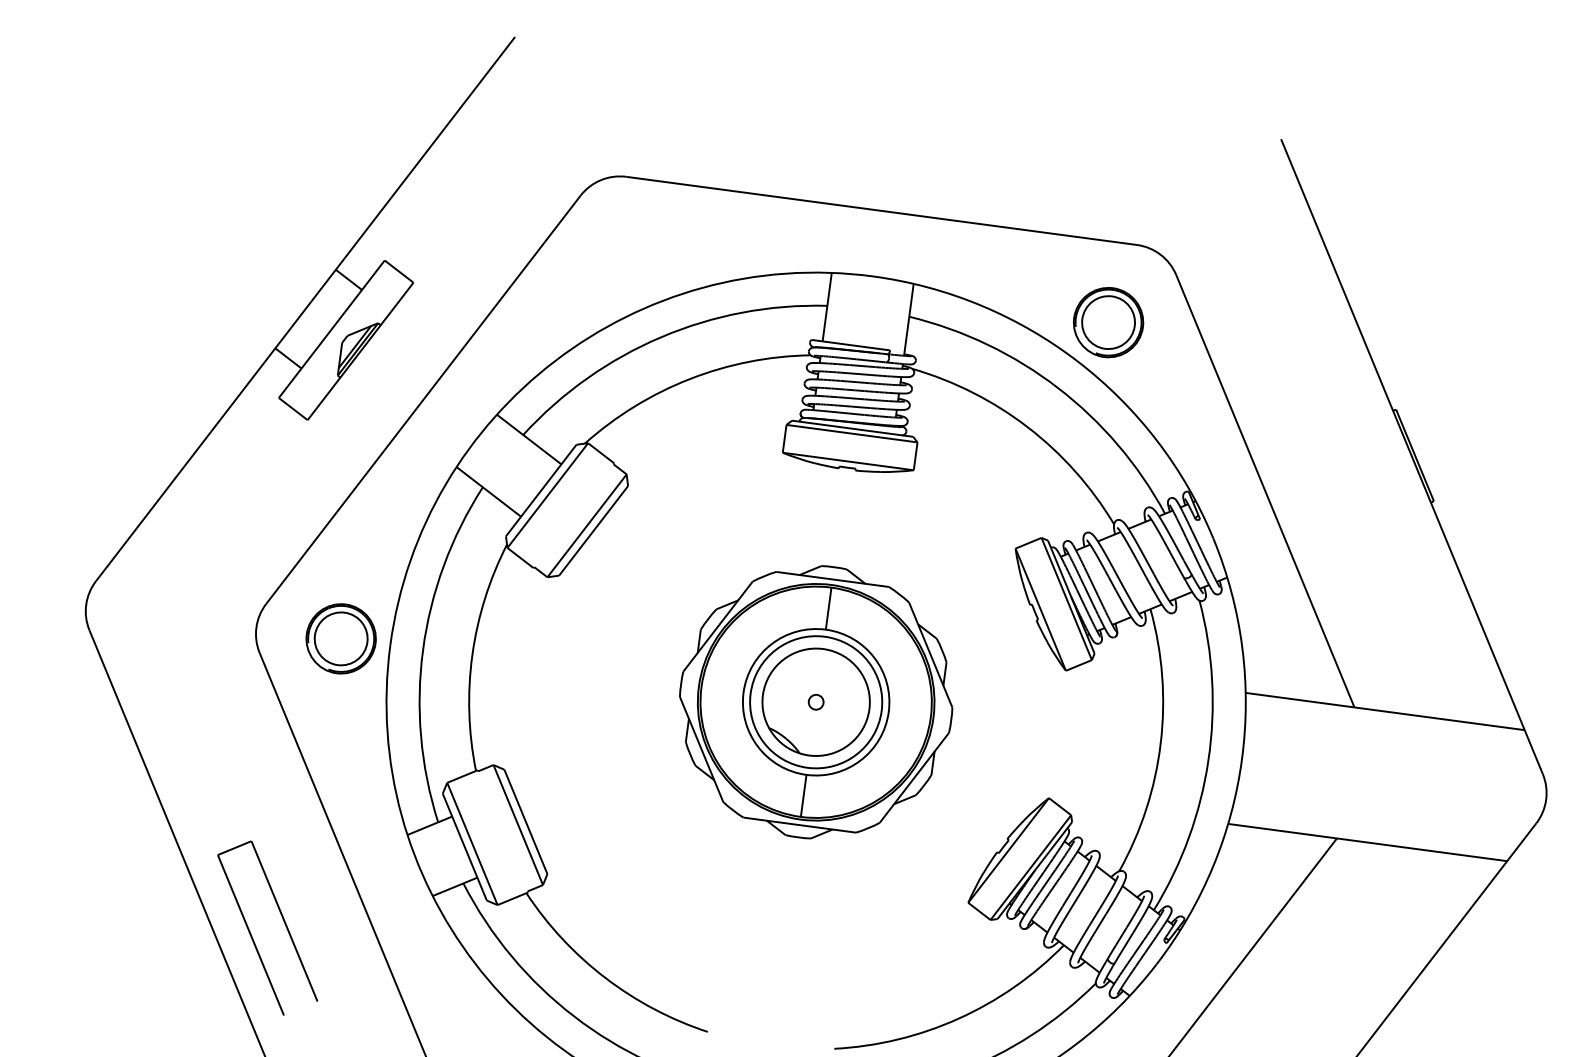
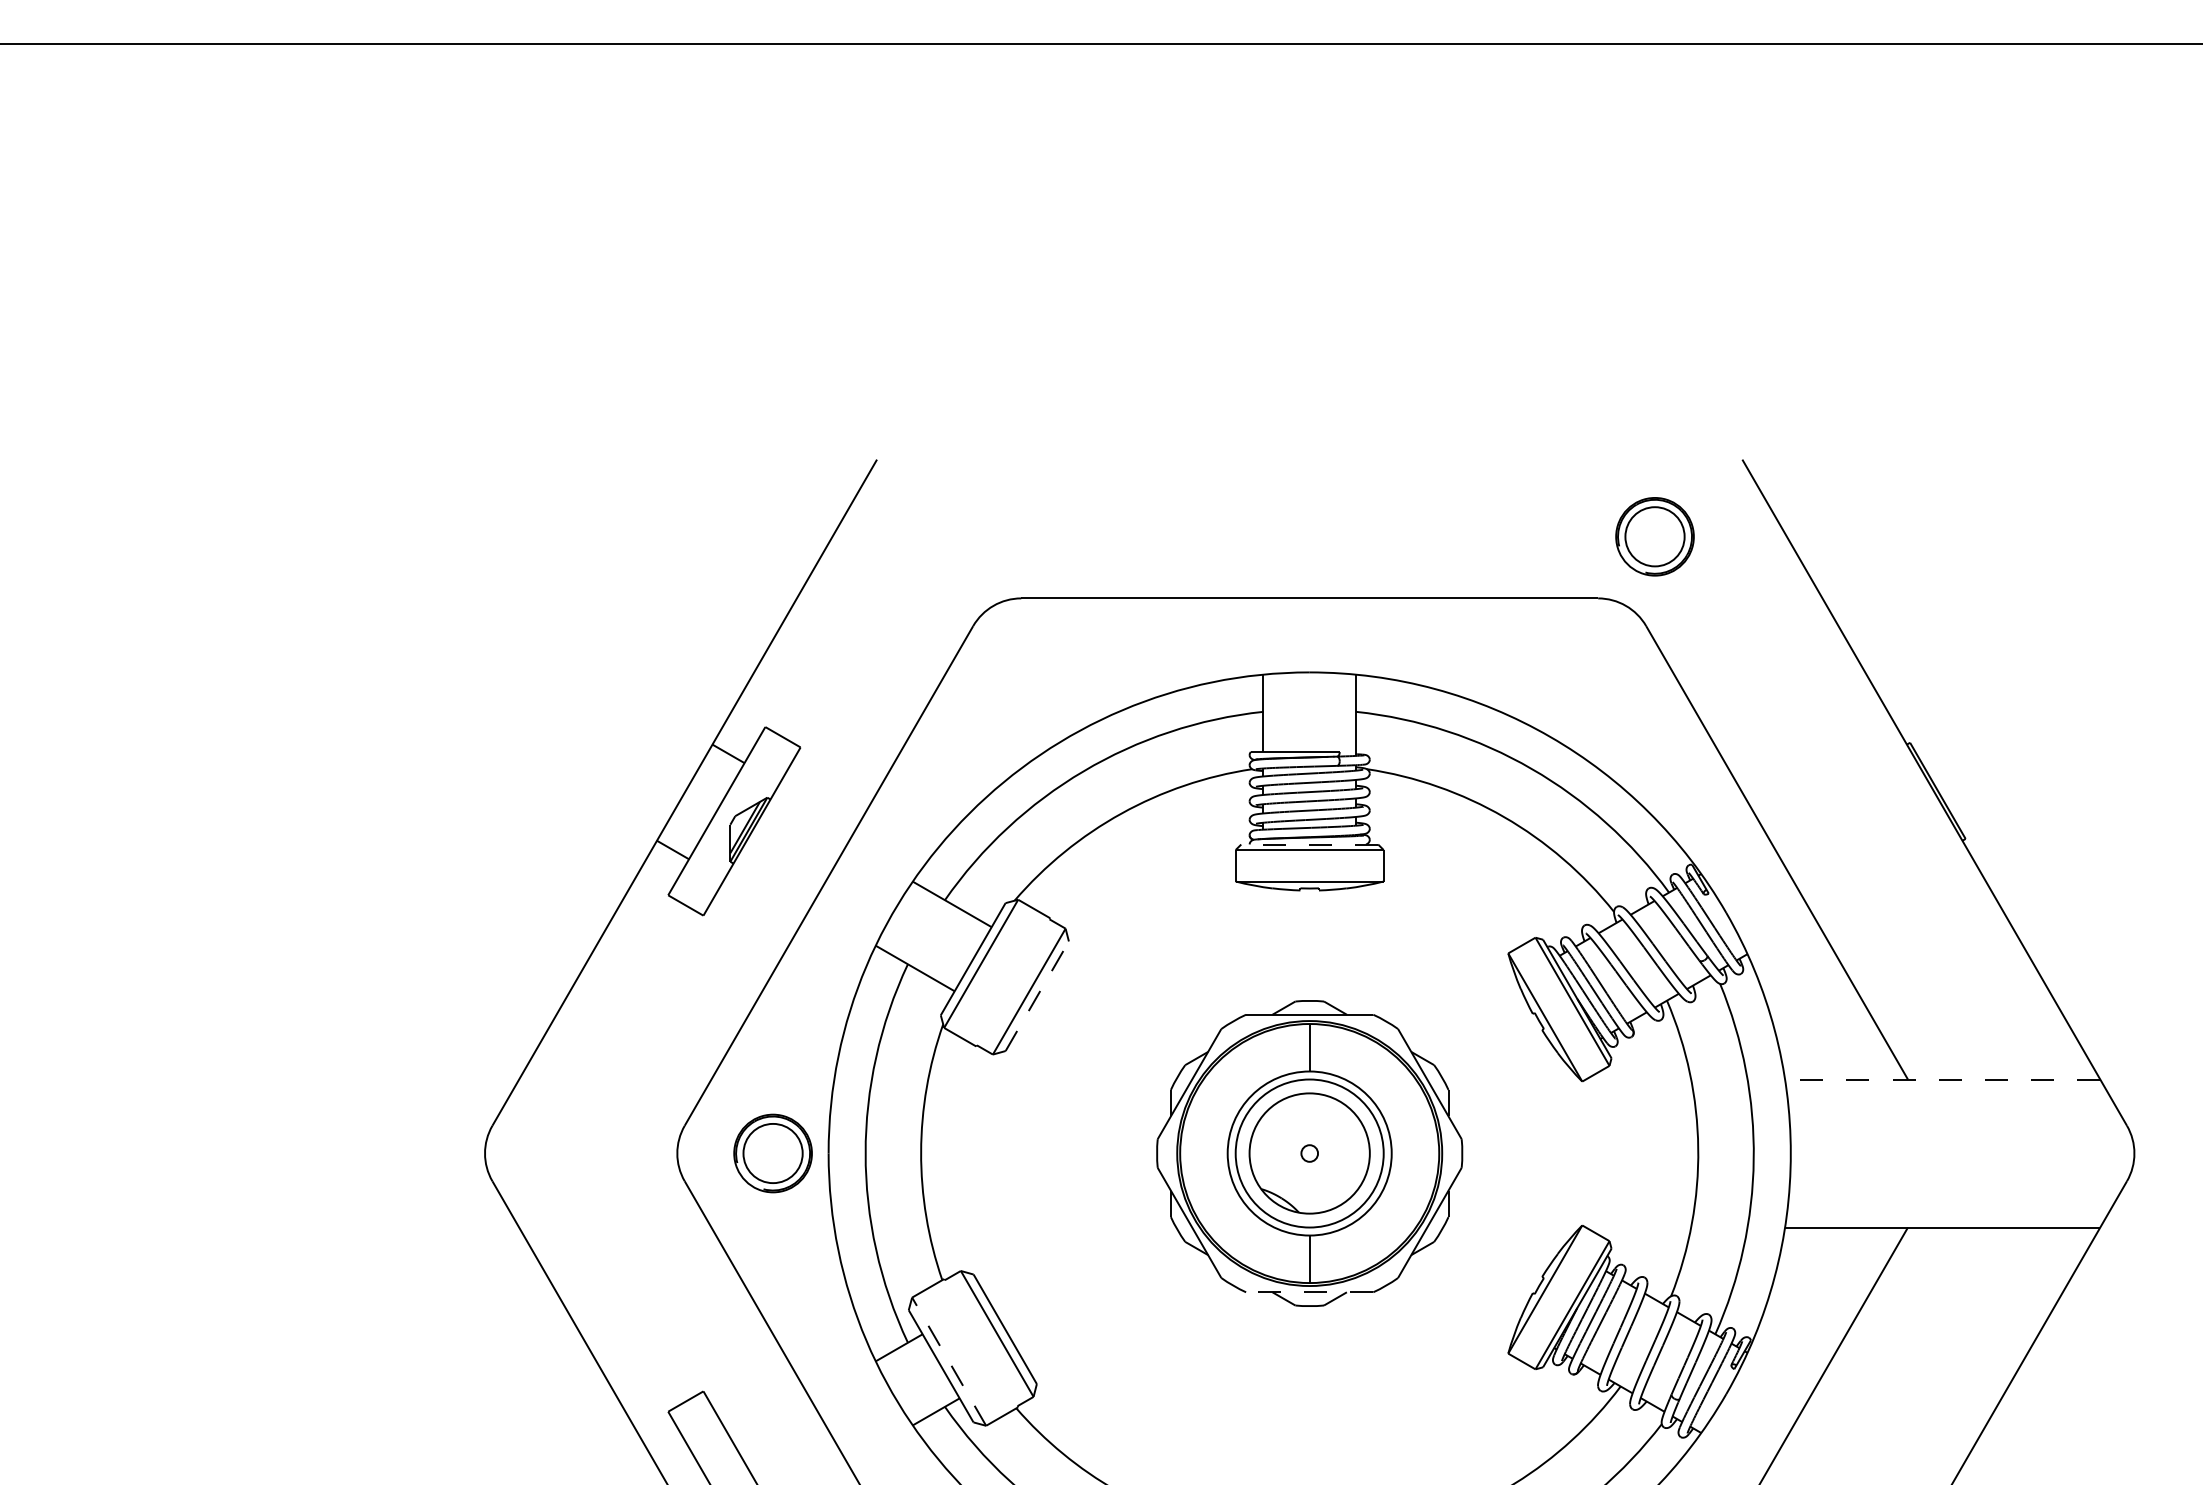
part: (1108, 322) -> (1654, 536), moved
line: (852, 428) -> (1309, 844), solid -> dashed
line: (593, 530) -> (1037, 995), solid -> dashed
line: (1385, 711) -> (1942, 1079), solid -> dashed
line: (799, 825) -> (1309, 1292), solid -> dashed
line: (471, 843) -> (948, 1361), solid -> dashed

